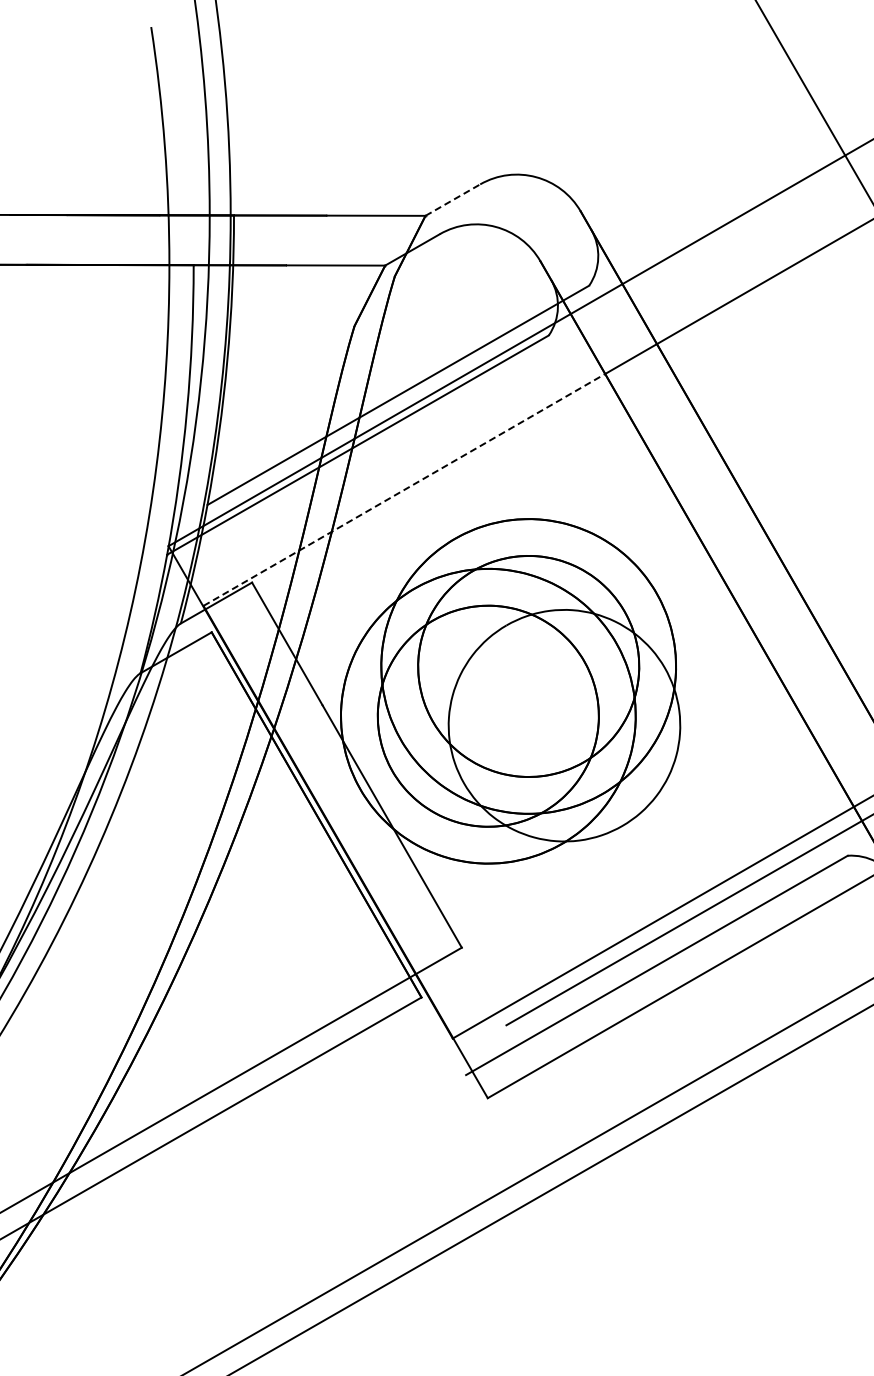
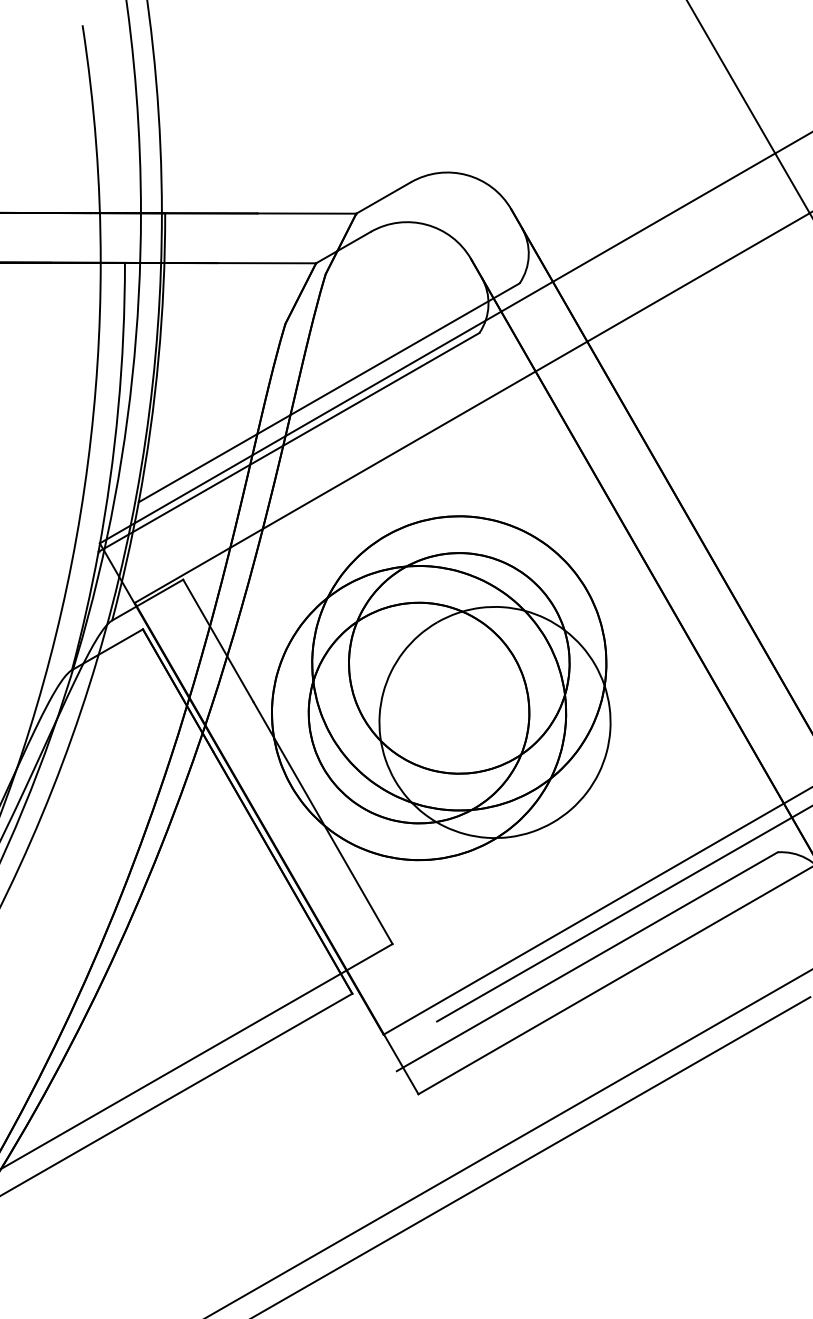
line: (452, 200) -> (383, 198), dashed -> solid
line: (404, 489) -> (335, 486), dashed -> solid

